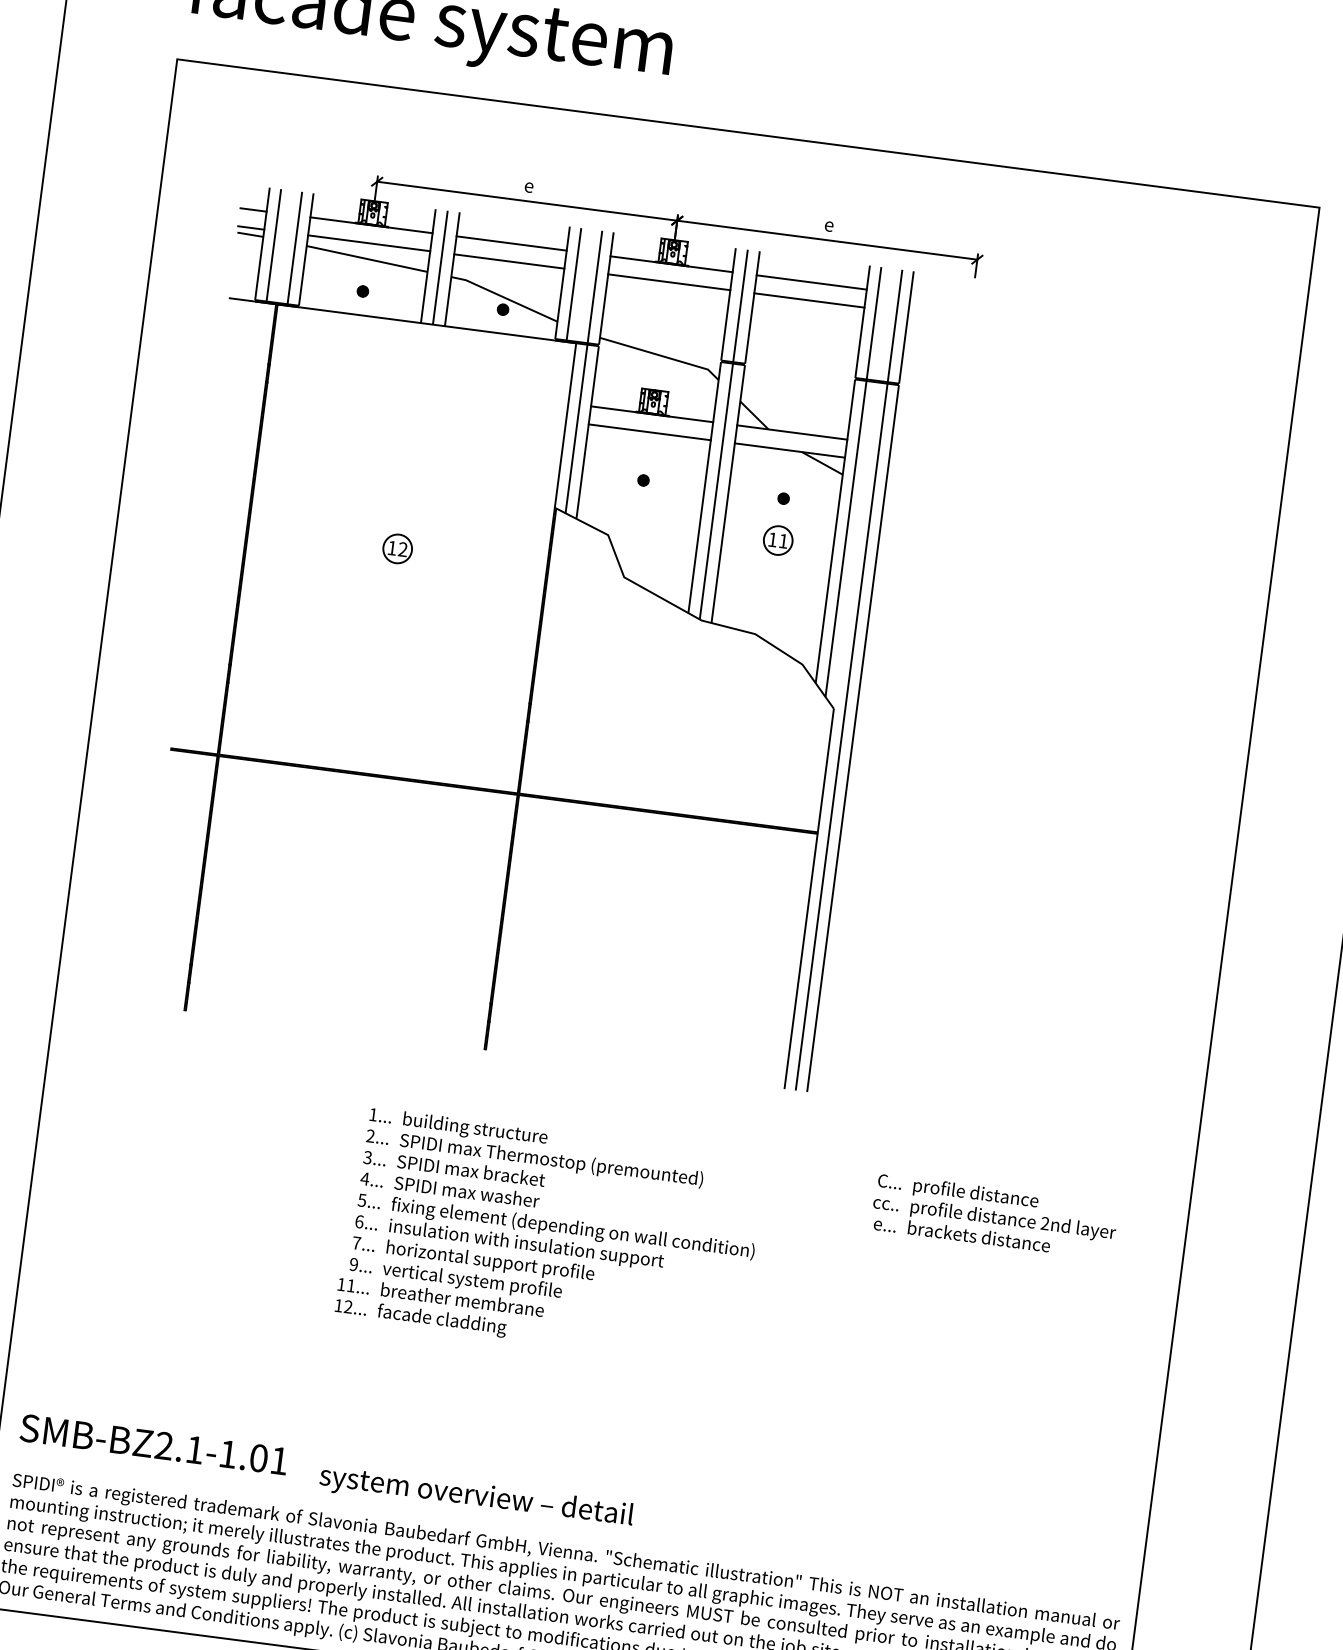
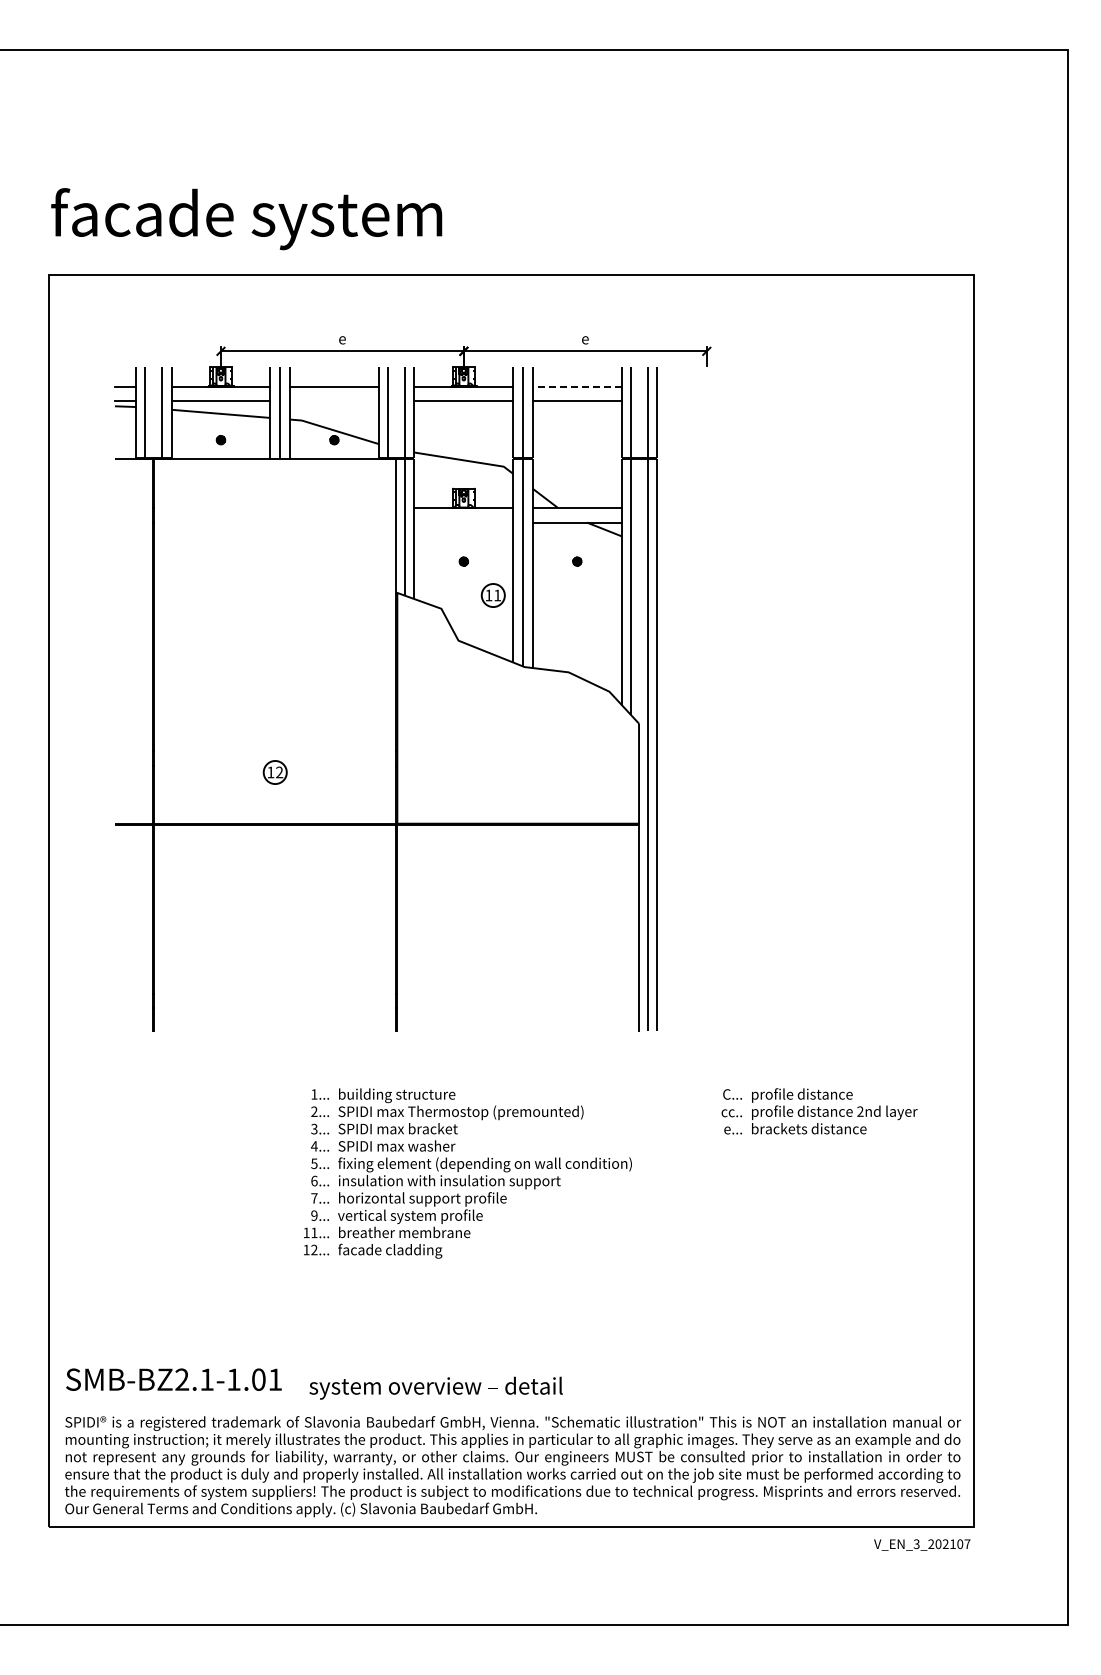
line: (509, 261) -> (334, 401), removed
line: (811, 282) -> (577, 386), solid -> dashed
line: (649, 432) -> (463, 522), removed
part: (777, 540) -> (492, 595), moved
part: (396, 548) -> (274, 772), moved

